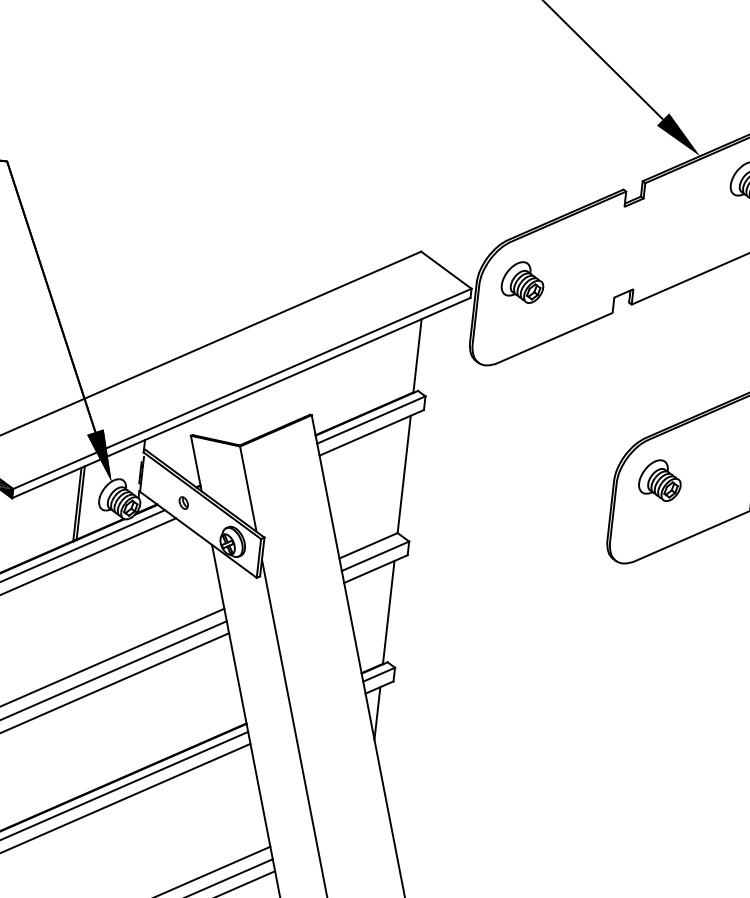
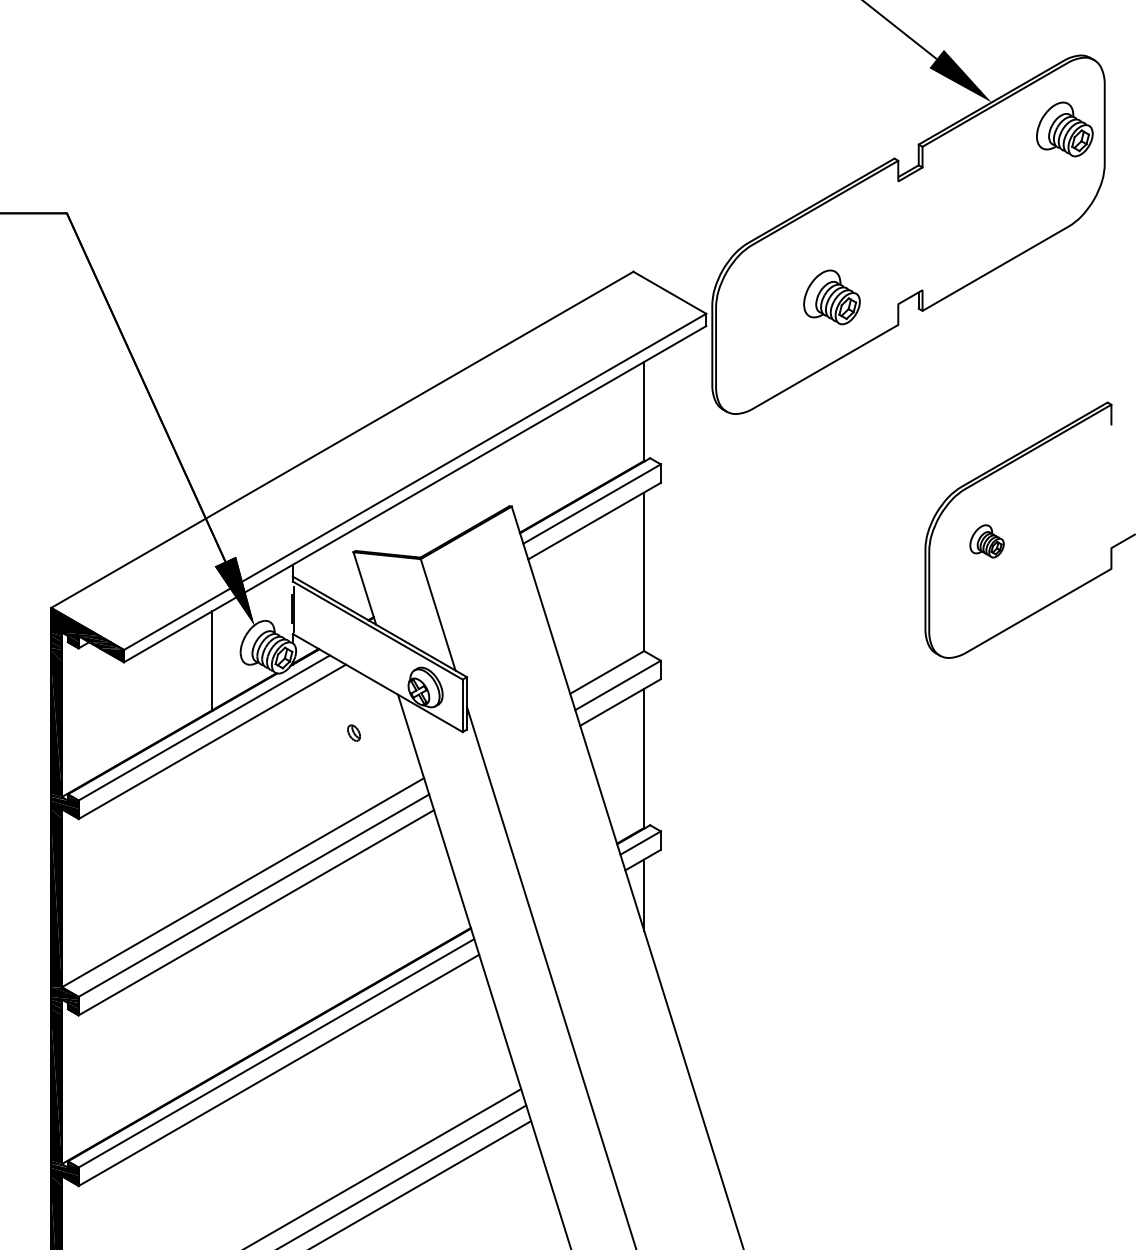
part: (522, 282) -> (831, 297), moved
part: (659, 480) -> (986, 541), size x0.6
part: (183, 502) -> (353, 732), moved
line: (80, 503) -> (216, 658), removed

